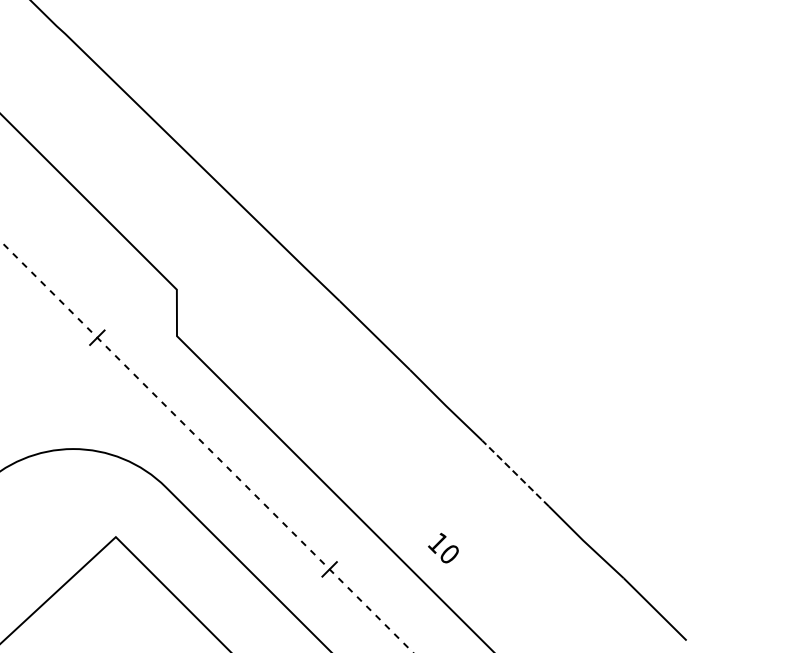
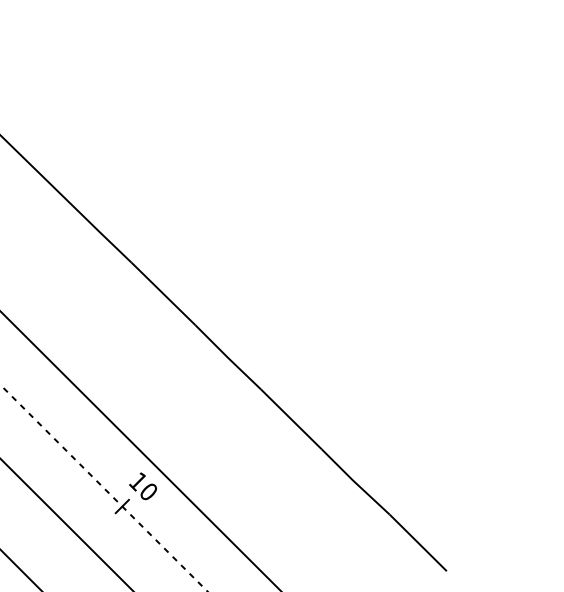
line: (515, 473) -> (291, 419), dashed -> solid
text: (443, 547) -> (143, 485), moved

